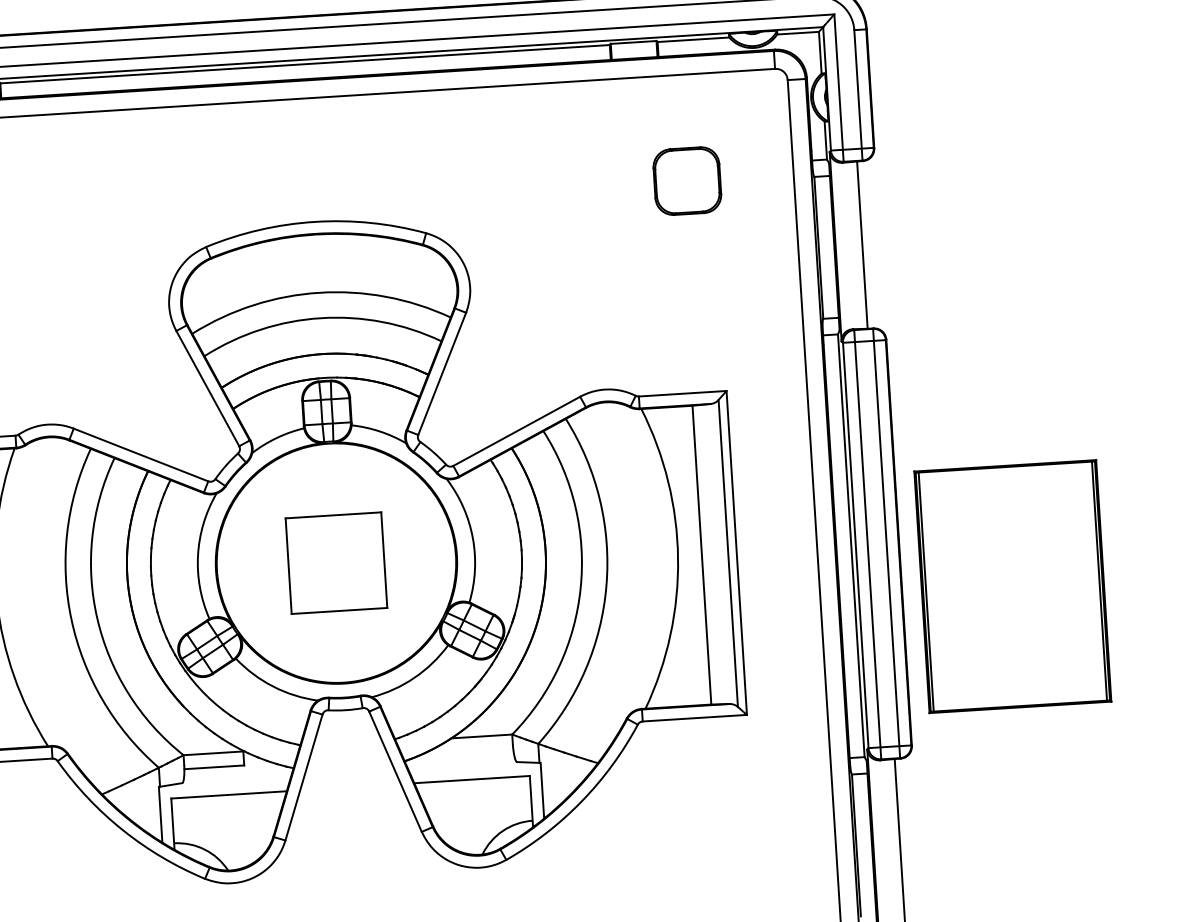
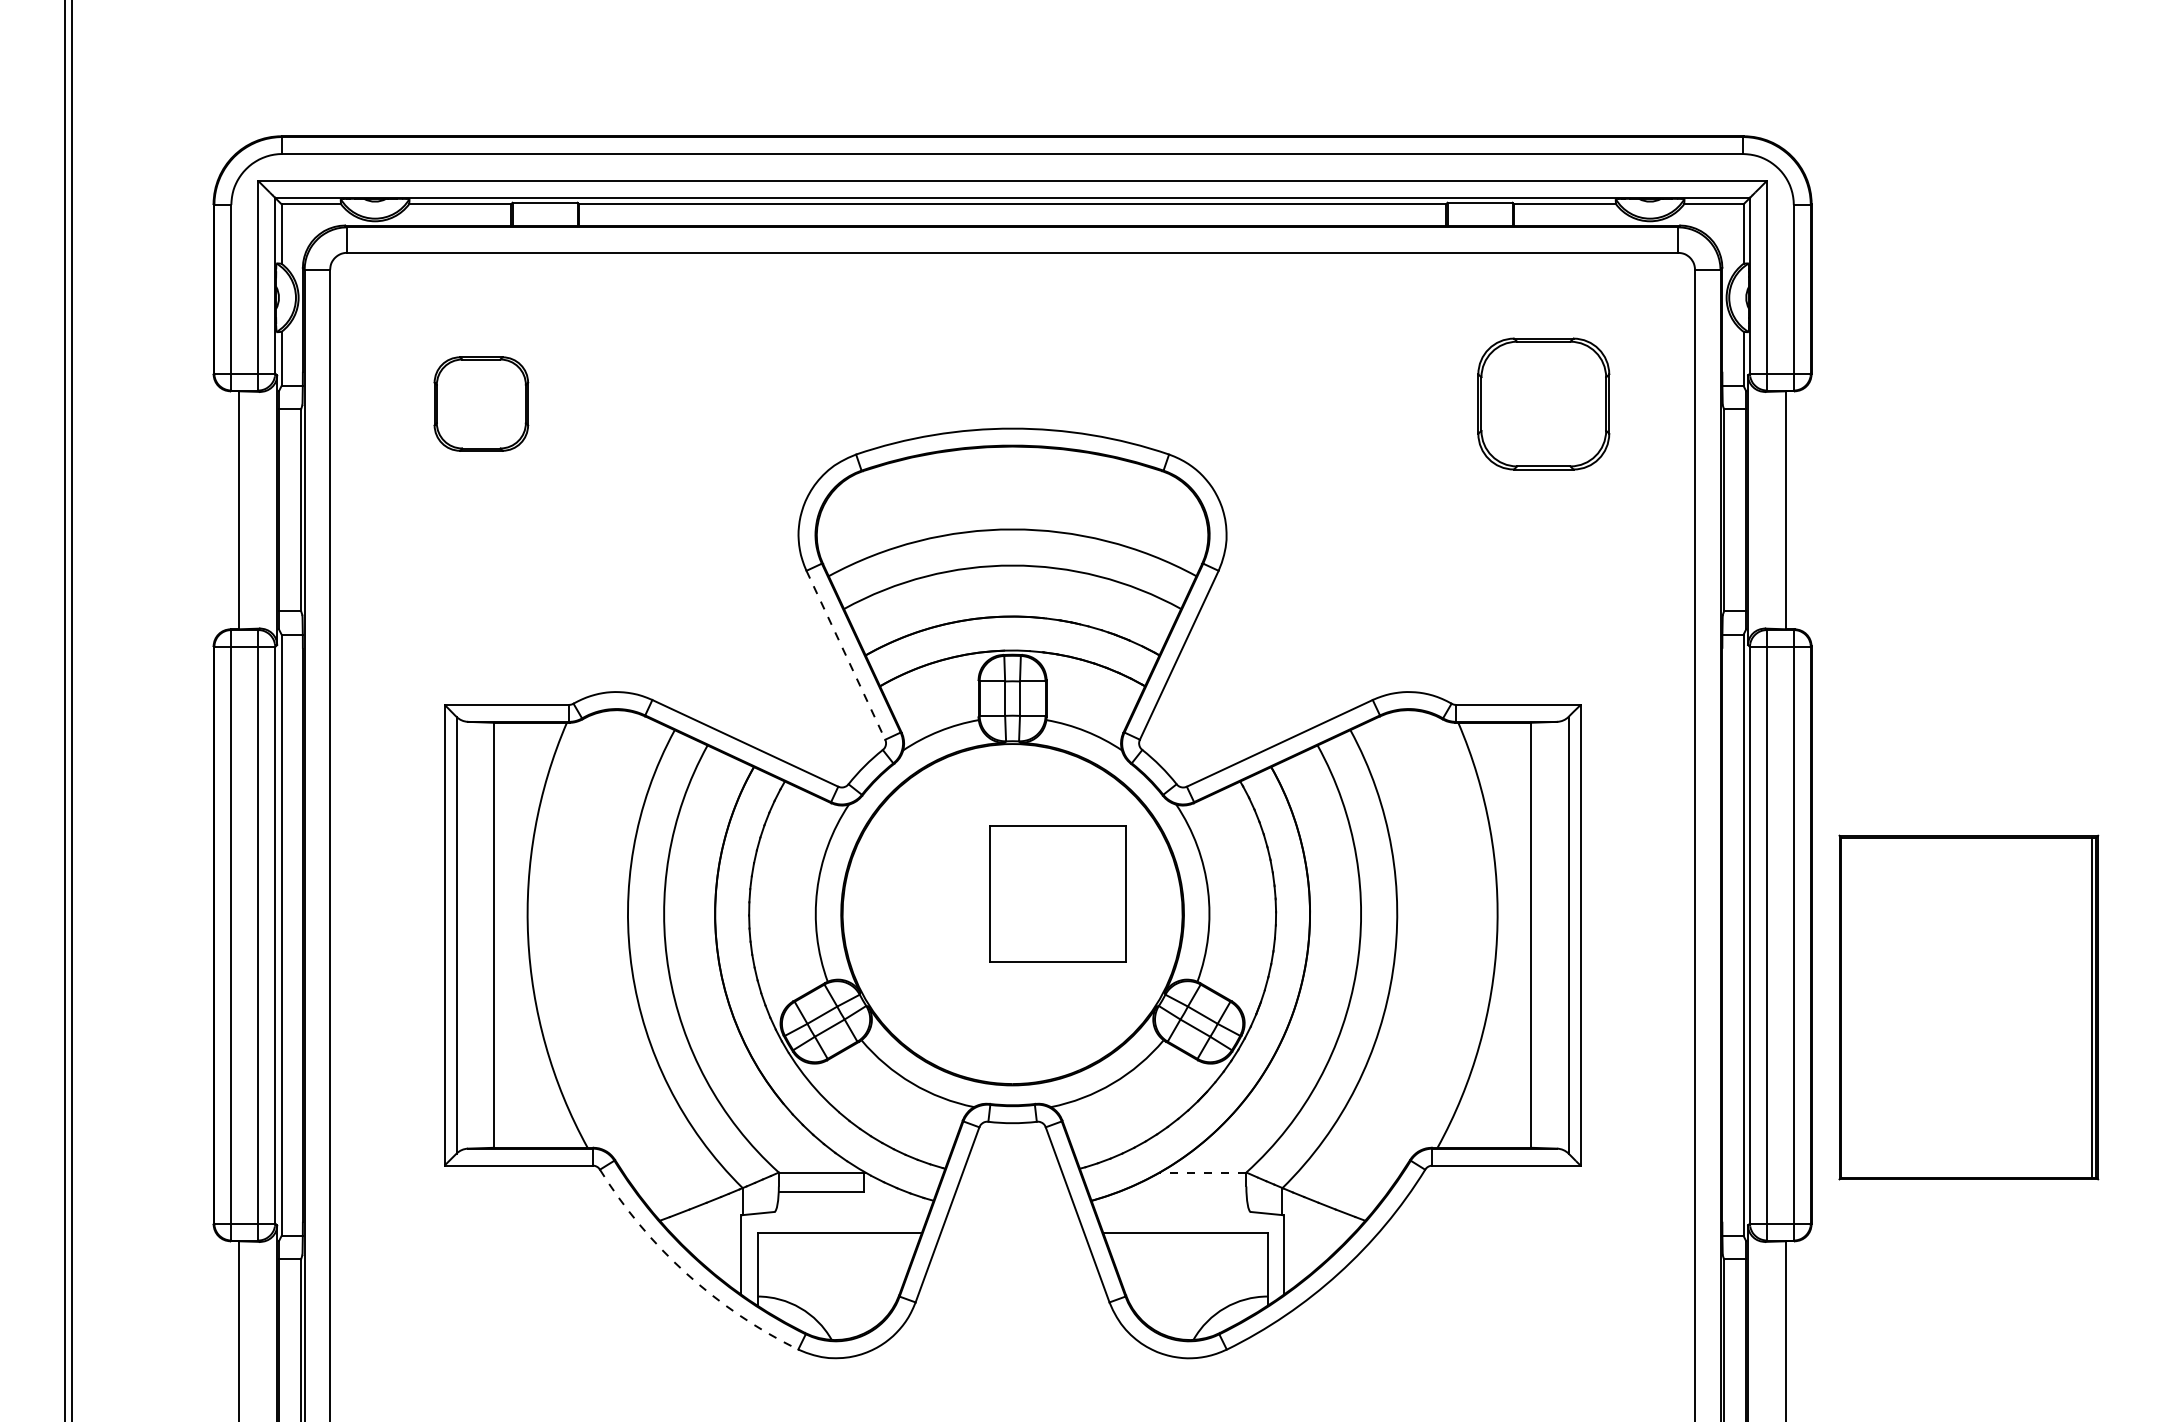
part: (687, 180) -> (1543, 403), size x1.4
line: (208, 388) -> (846, 655), solid -> dashed
part: (336, 562) -> (1057, 893), moved
line: (926, 592) -> (1845, 1007), removed
line: (481, 736) -> (1202, 1172), solid -> dashed
arc: (123, 830) -> (686, 1273), solid -> dashed

